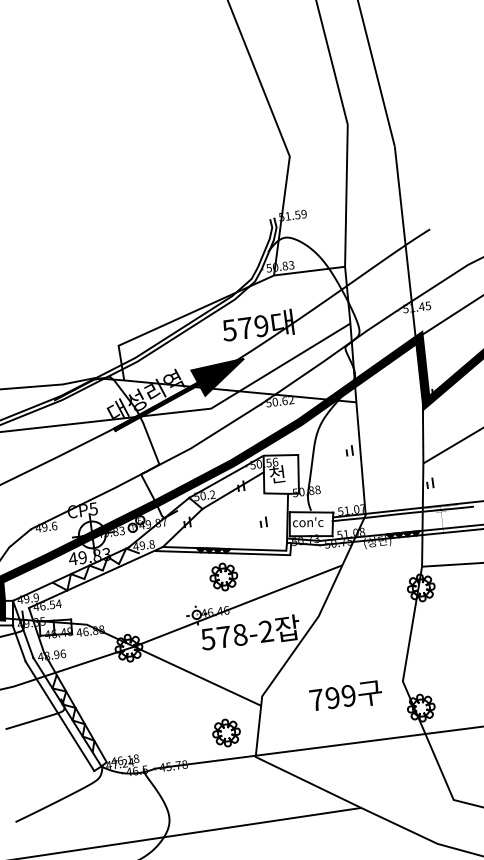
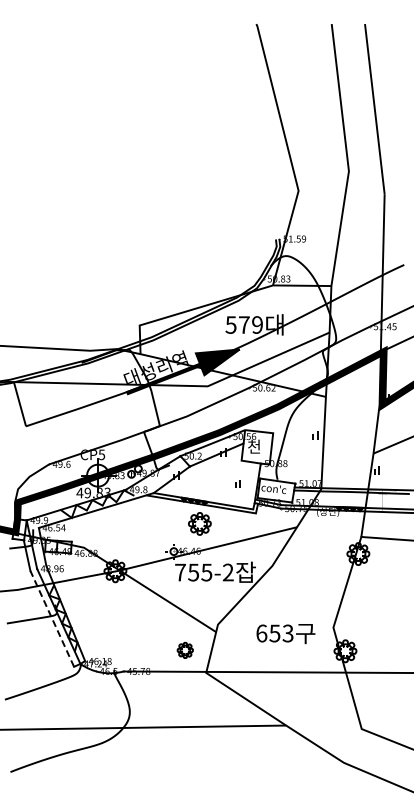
text: (223, 637) -> (193, 572), 578-2 -> 755-2
text: (332, 698) -> (274, 633), 799 -> 653
line: (60, 715) -> (52, 618), solid -> dashed
part: (226, 733) -> (185, 650), size x0.7

